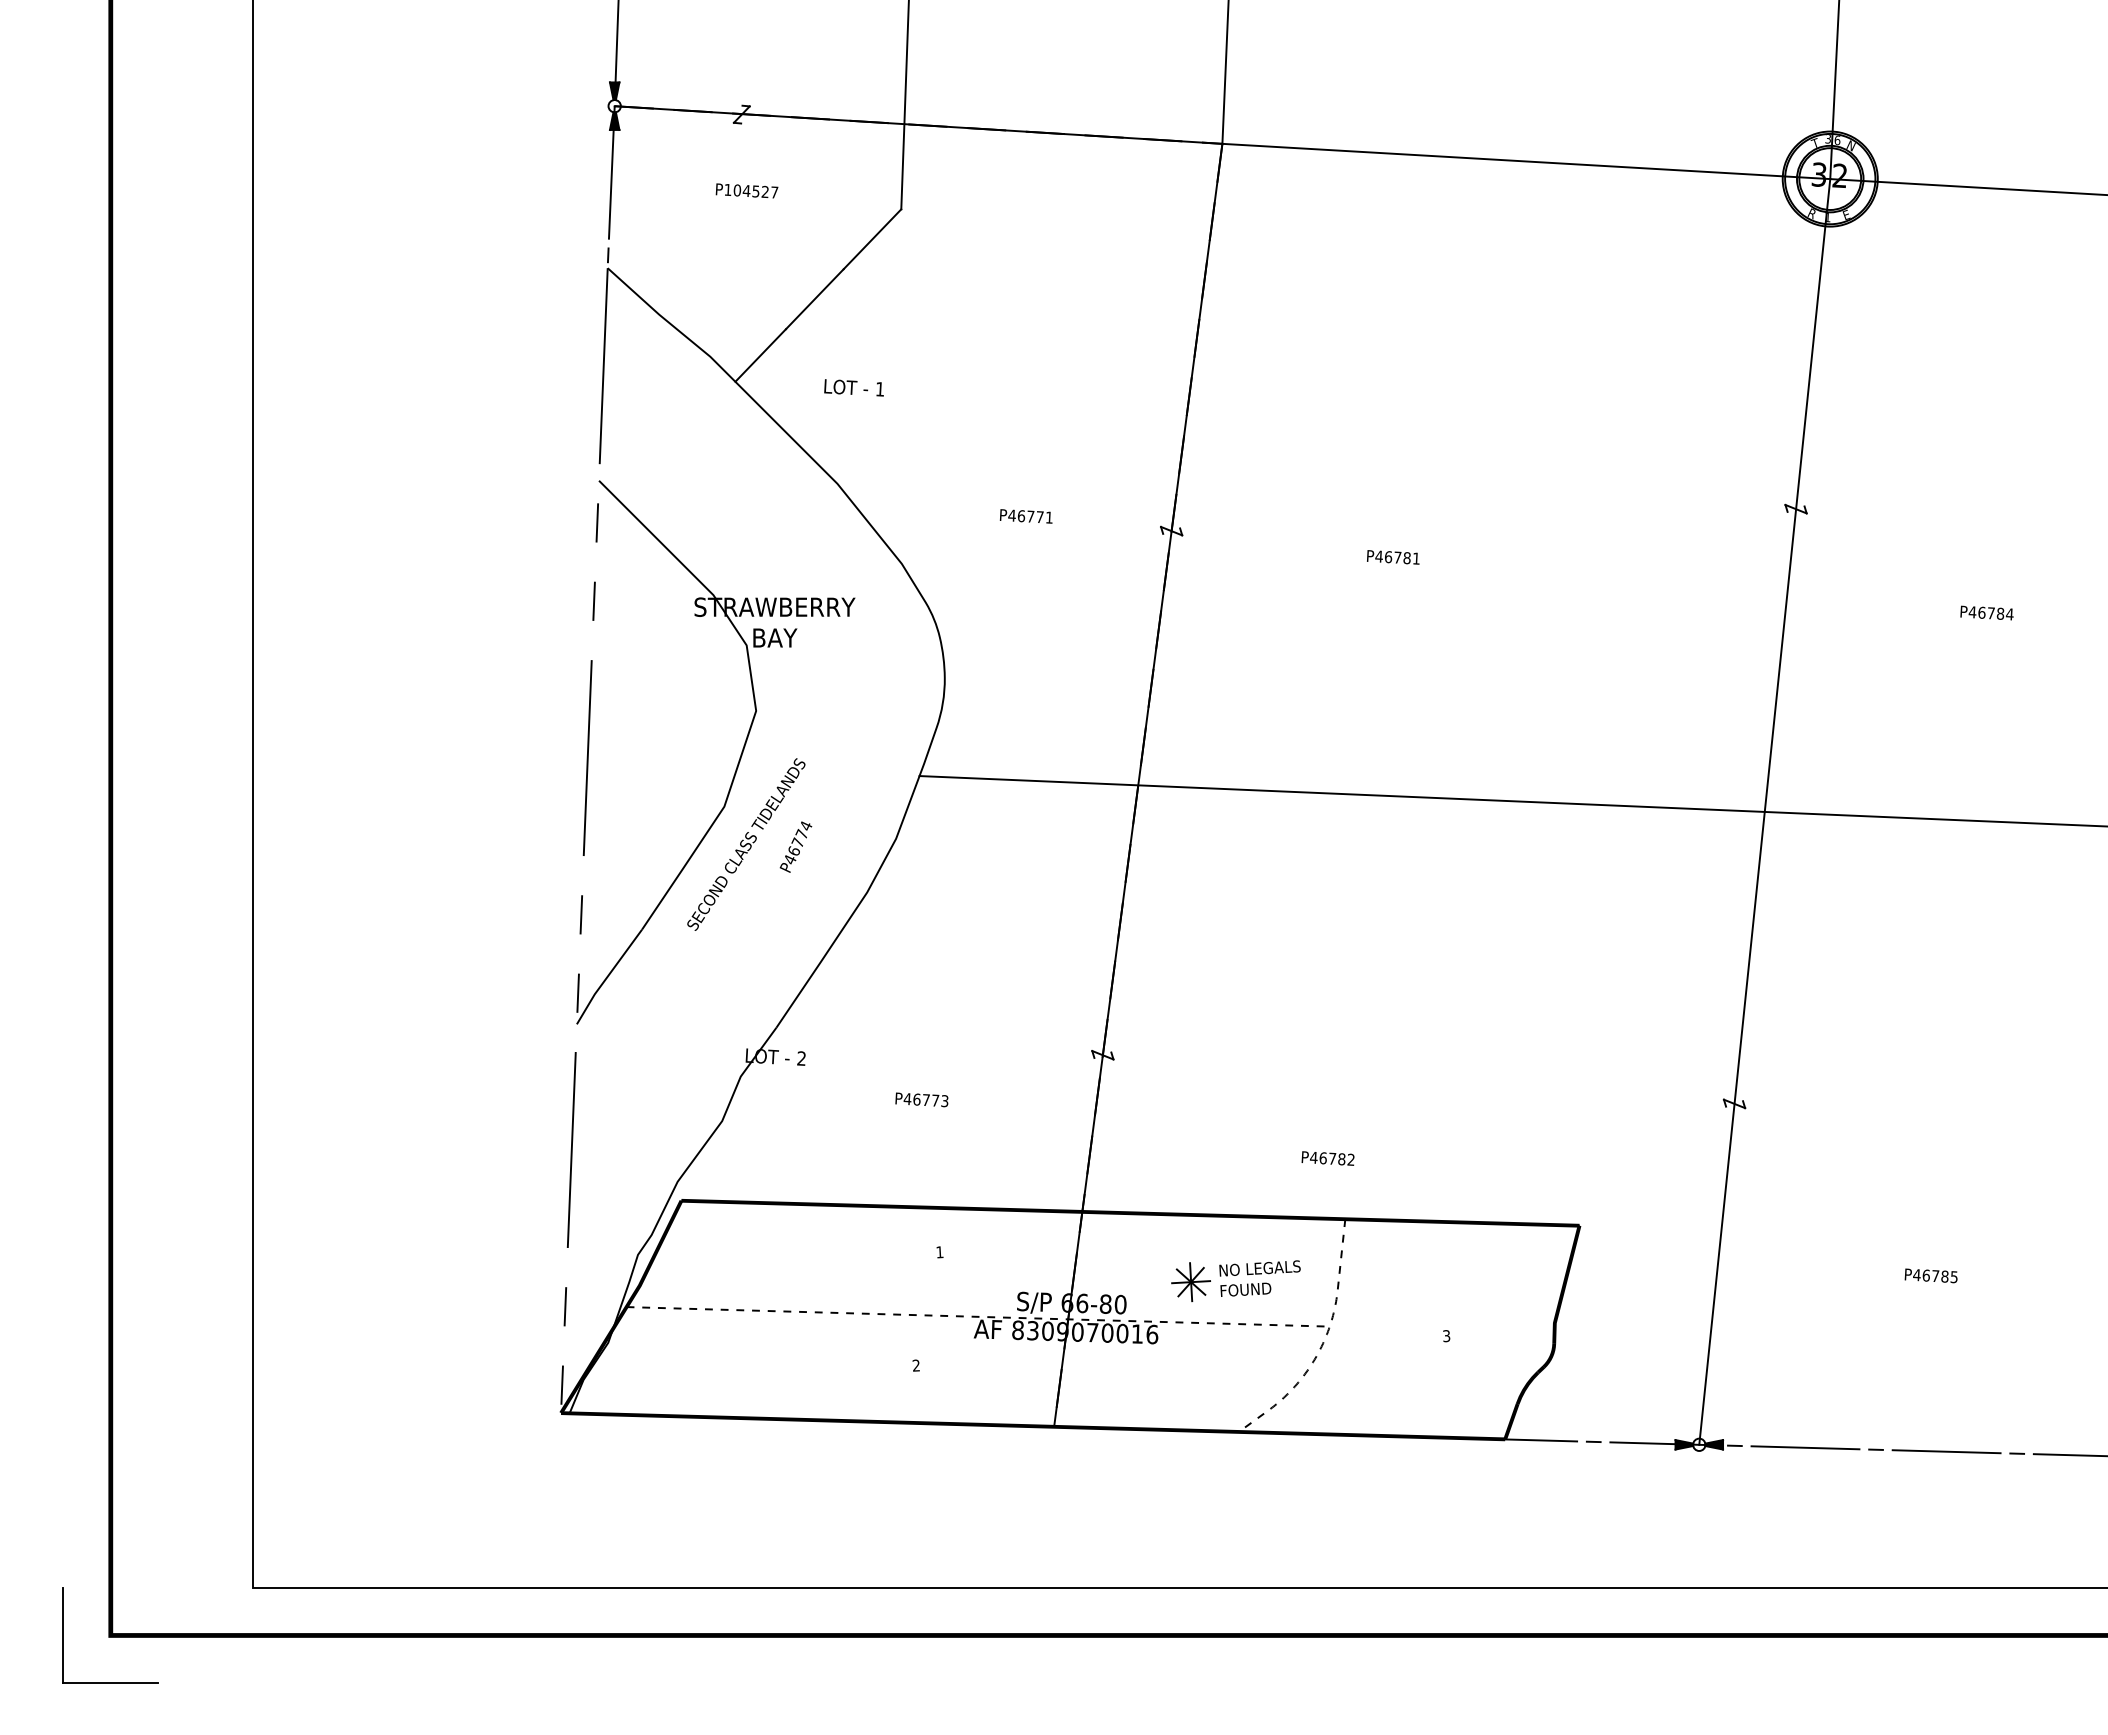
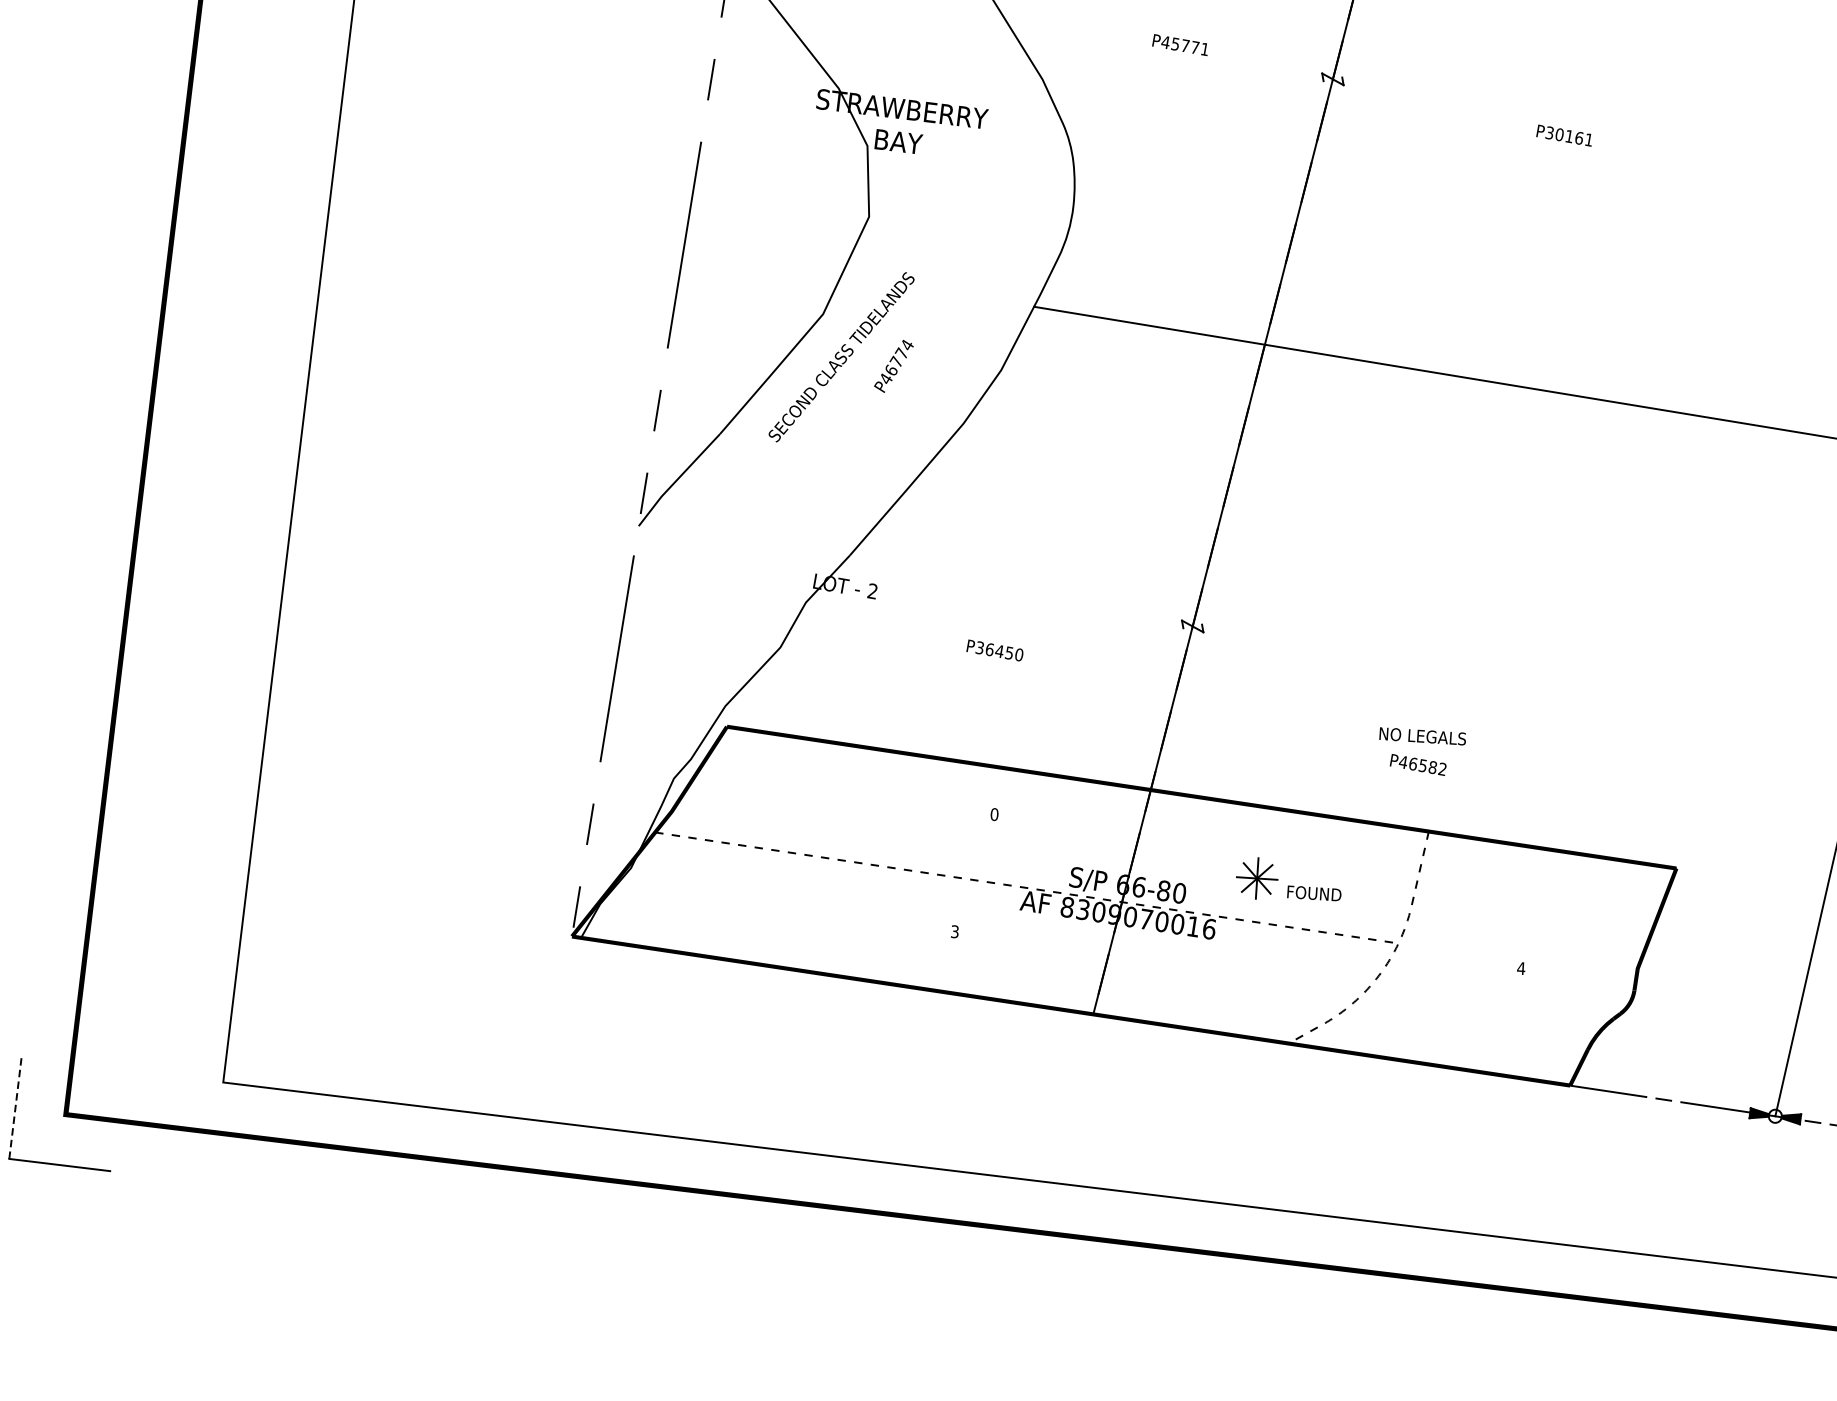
text: (1021, 516) -> (1175, 44), P46771 -> P45771
text: (1392, 556) -> (1563, 134), P46781 -> P30161
text: (925, 1100) -> (998, 651), P46773 -> P36450
text: (1332, 1158) -> (1423, 765), P46782 -> P46582
text: (939, 1252) -> (994, 814), 1 -> 0
text: (1259, 1268) -> (1422, 736), moved
text: (1446, 1336) -> (1521, 968), 3 -> 4
text: (915, 1365) -> (954, 931), 2 -> 3
line: (63, 1635) -> (15, 1108), solid -> dashed

